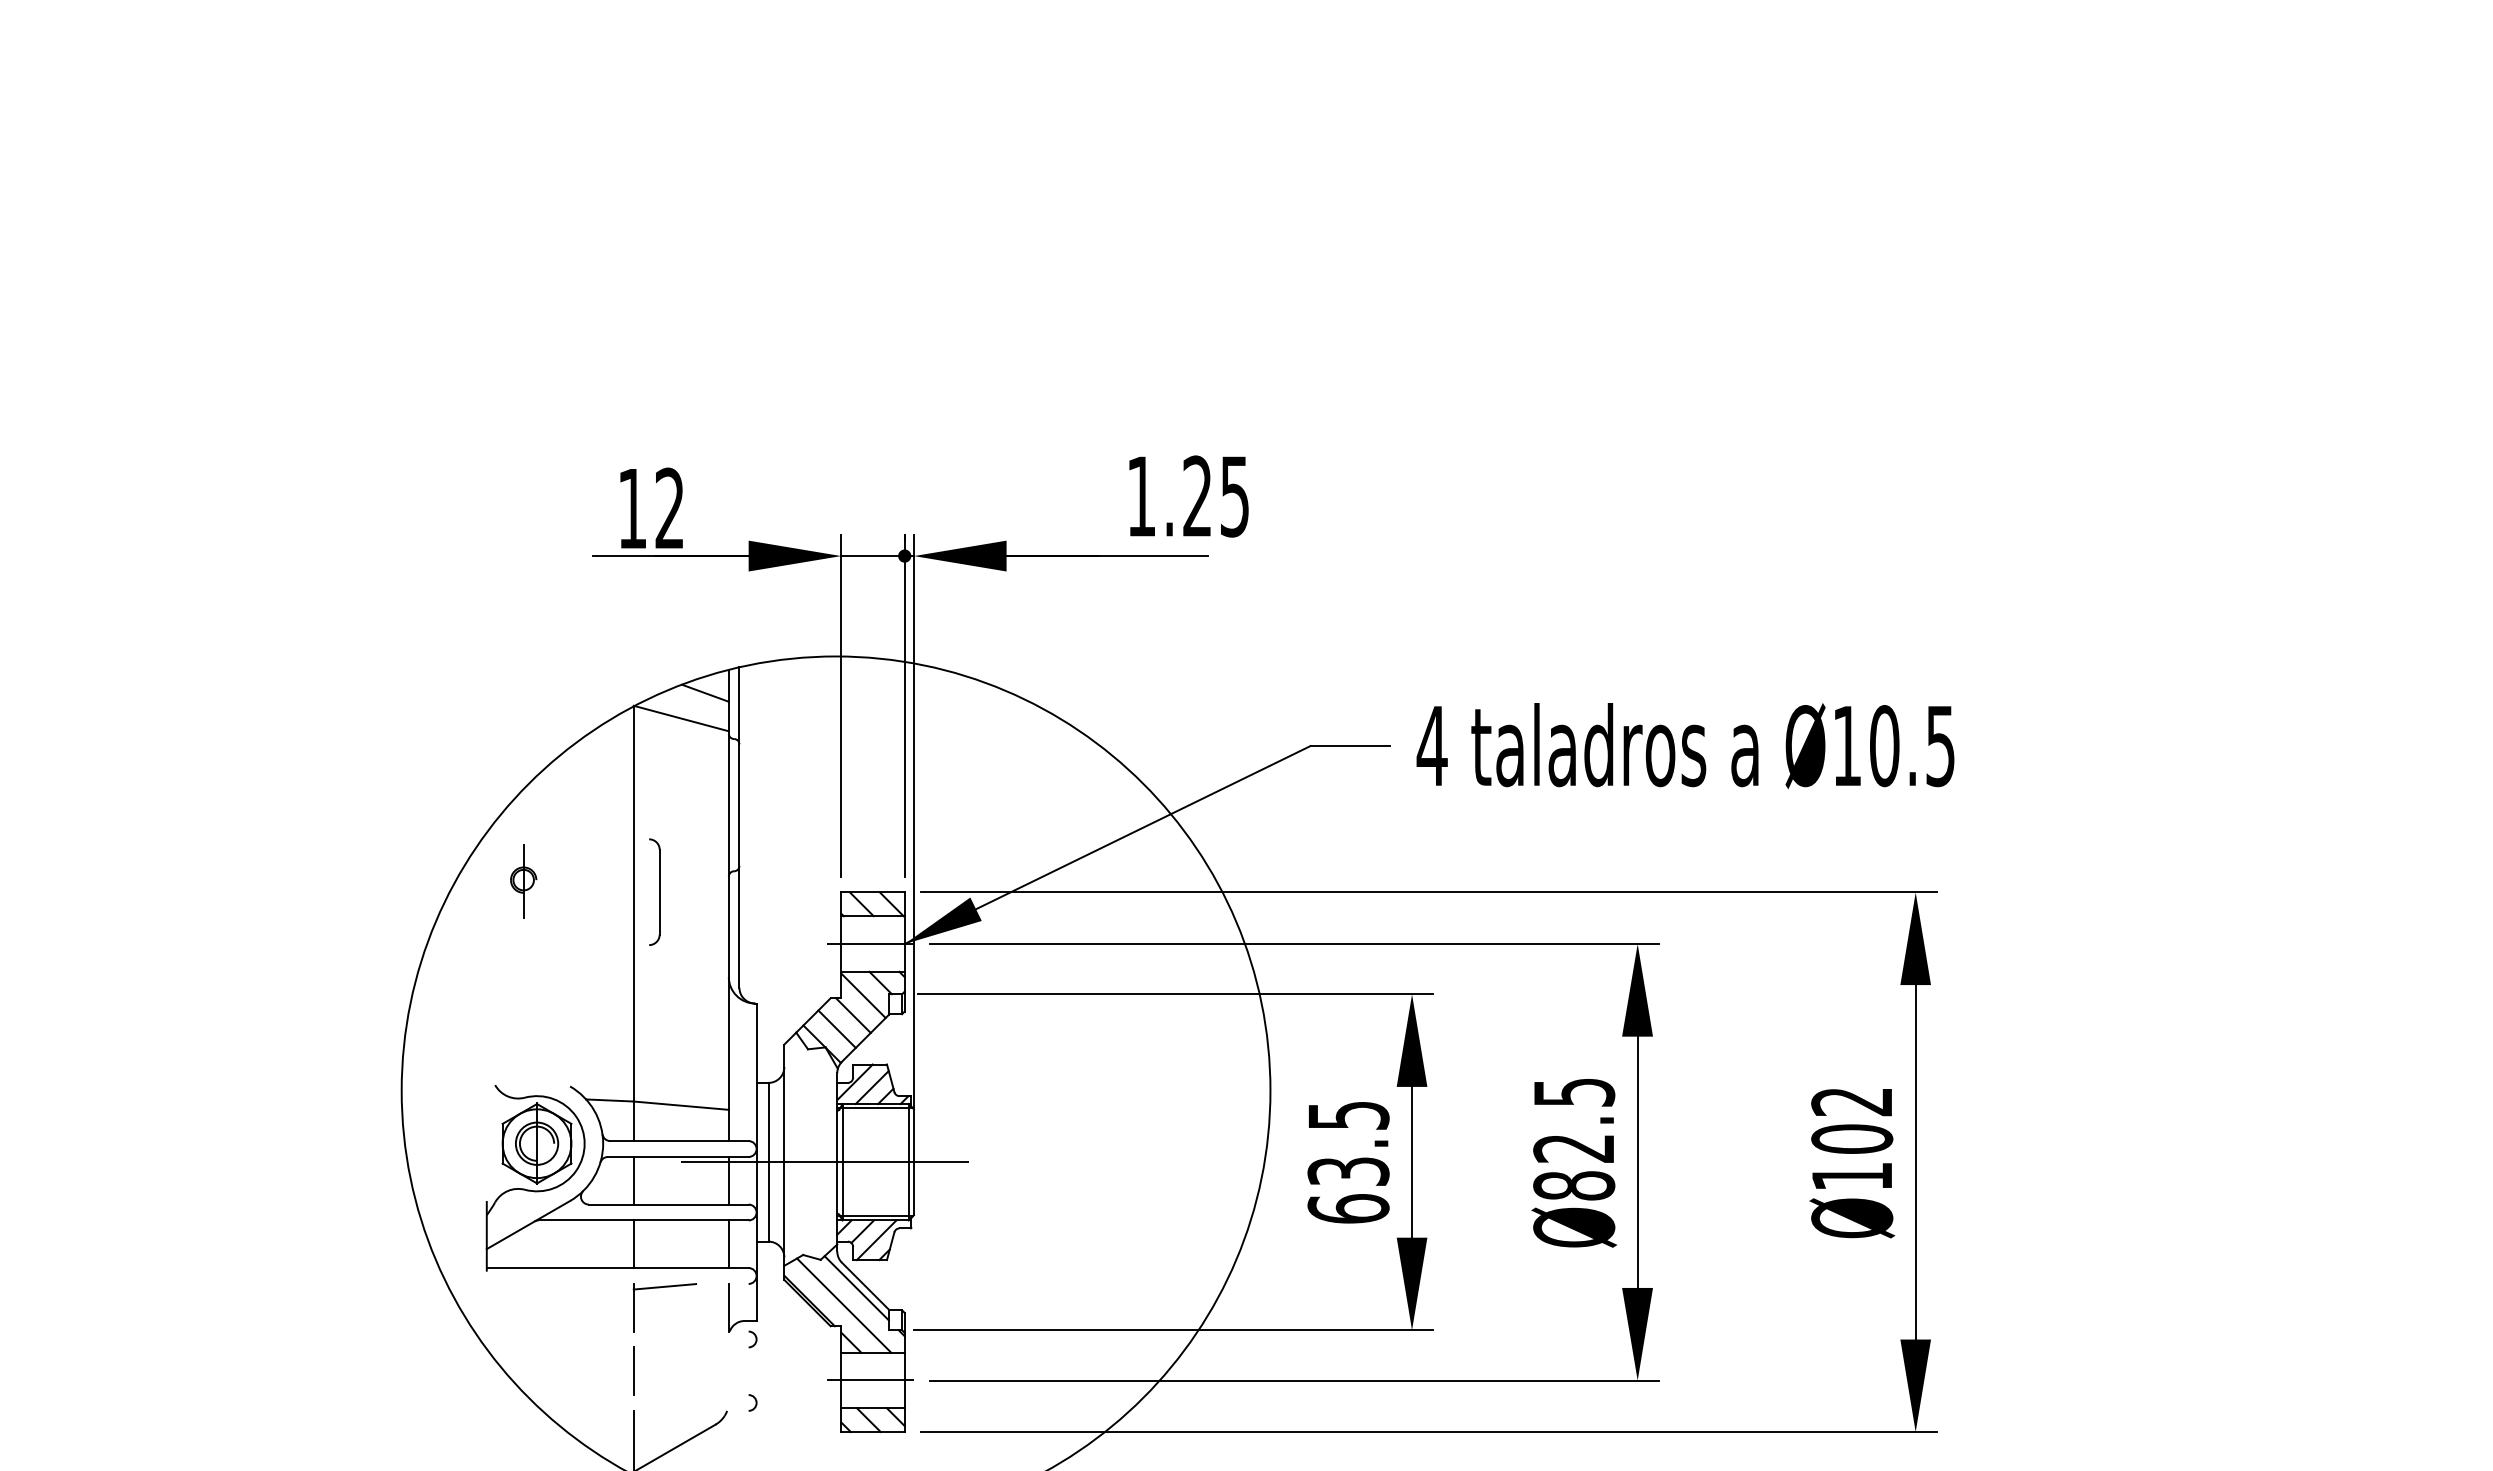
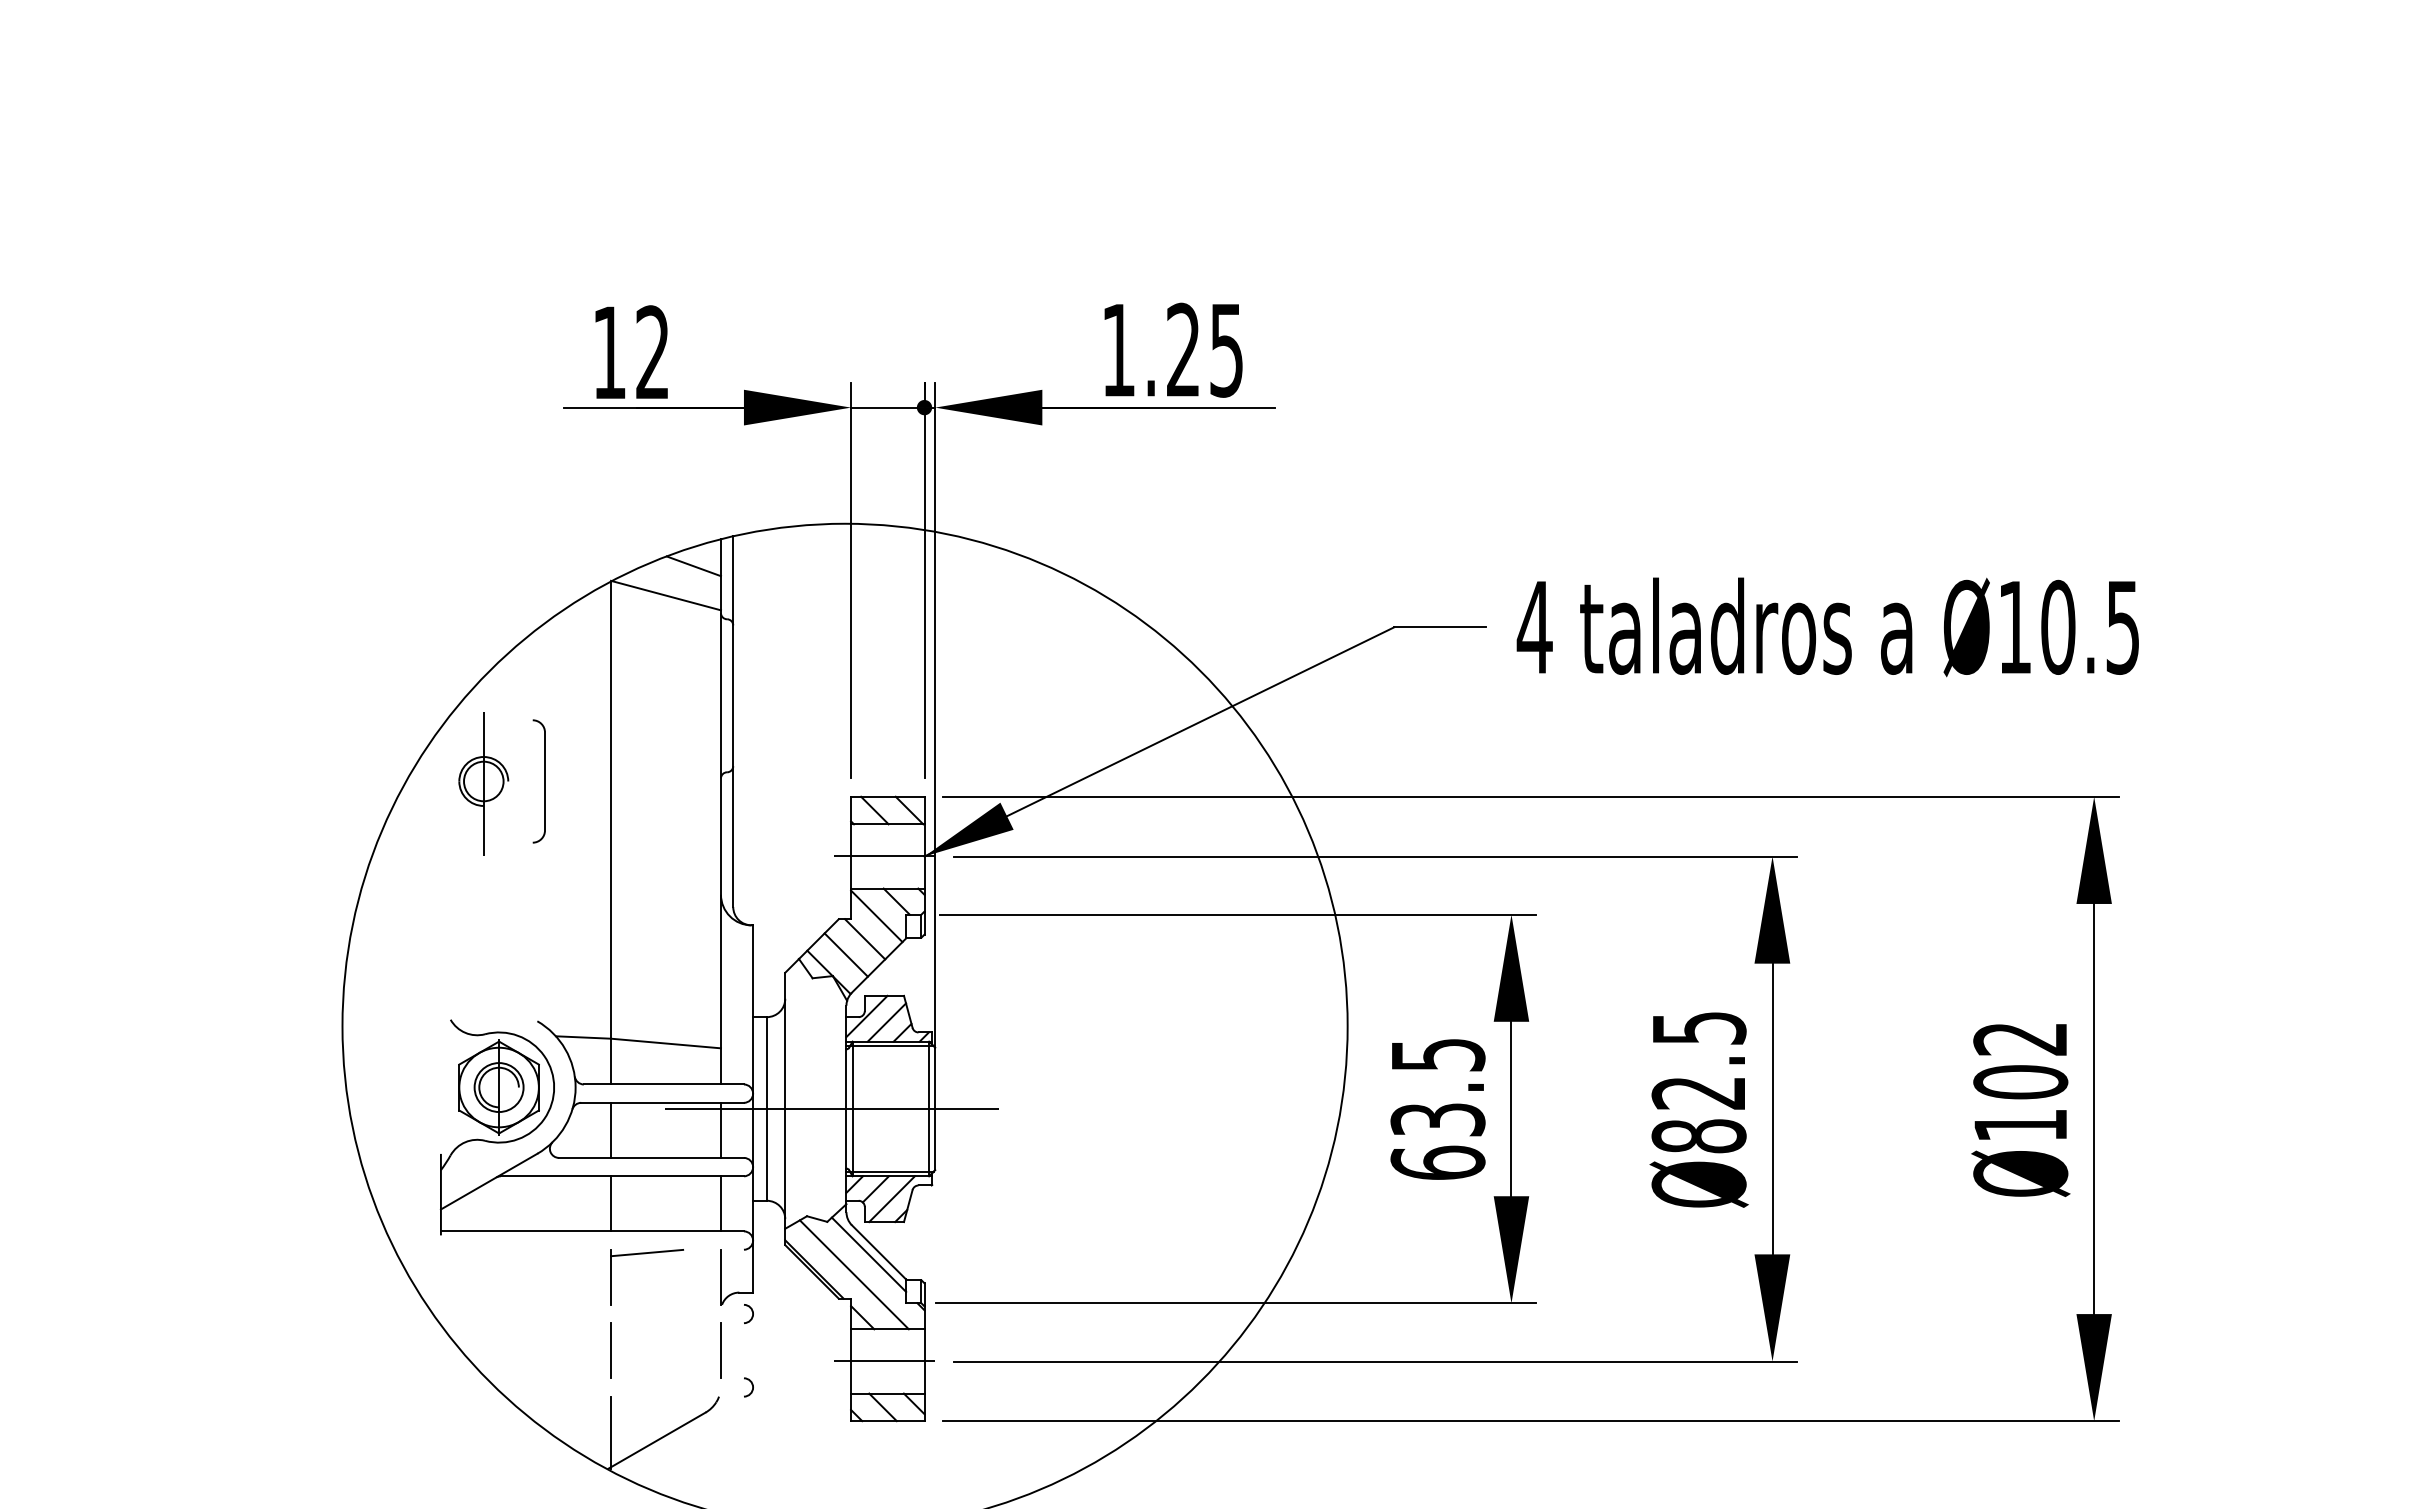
text: (1188, 496) -> (1172, 350), moved
part: (523, 881) -> (483, 784), size x1.67
part: (654, 891) -> (538, 780), moved
line: (728, 1371) -> (720, 1351), added

